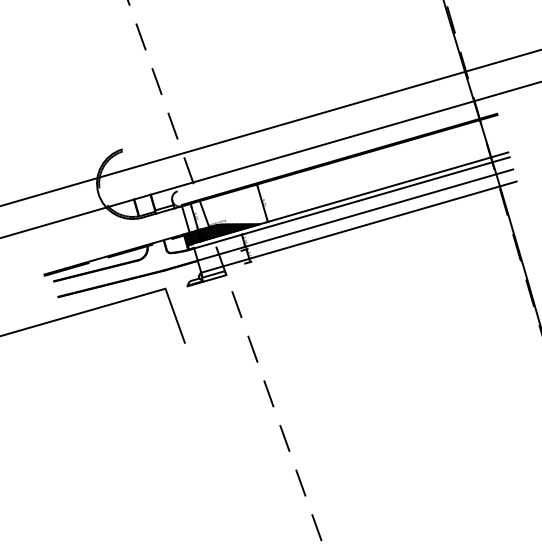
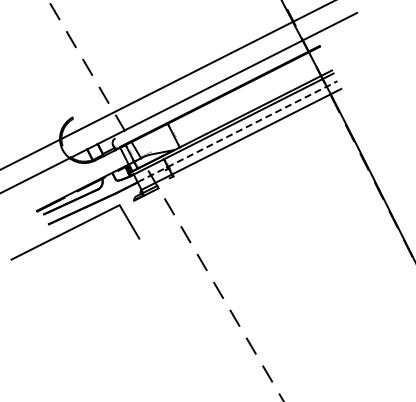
line: (355, 214) -> (237, 131), solid -> dashed
hatch: (222, 232) -> (150, 160), removed

